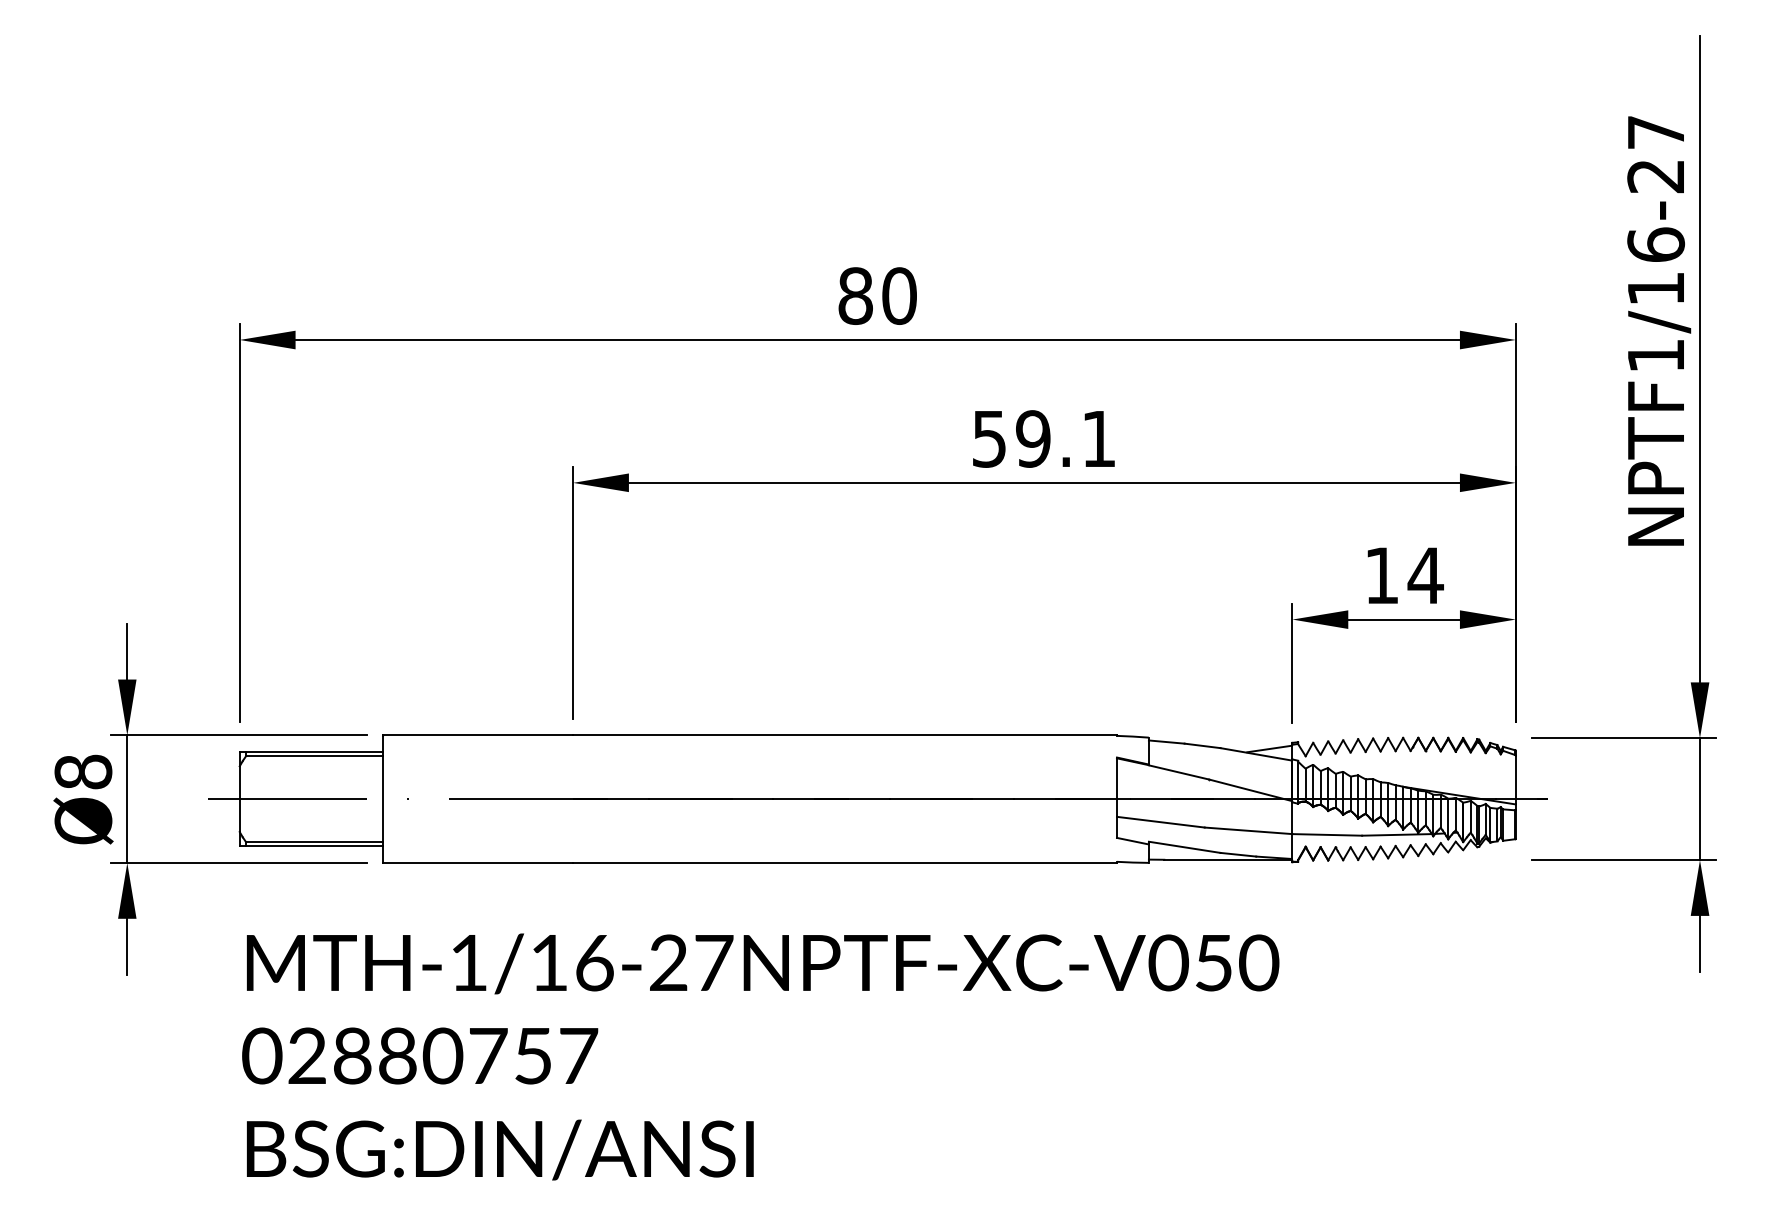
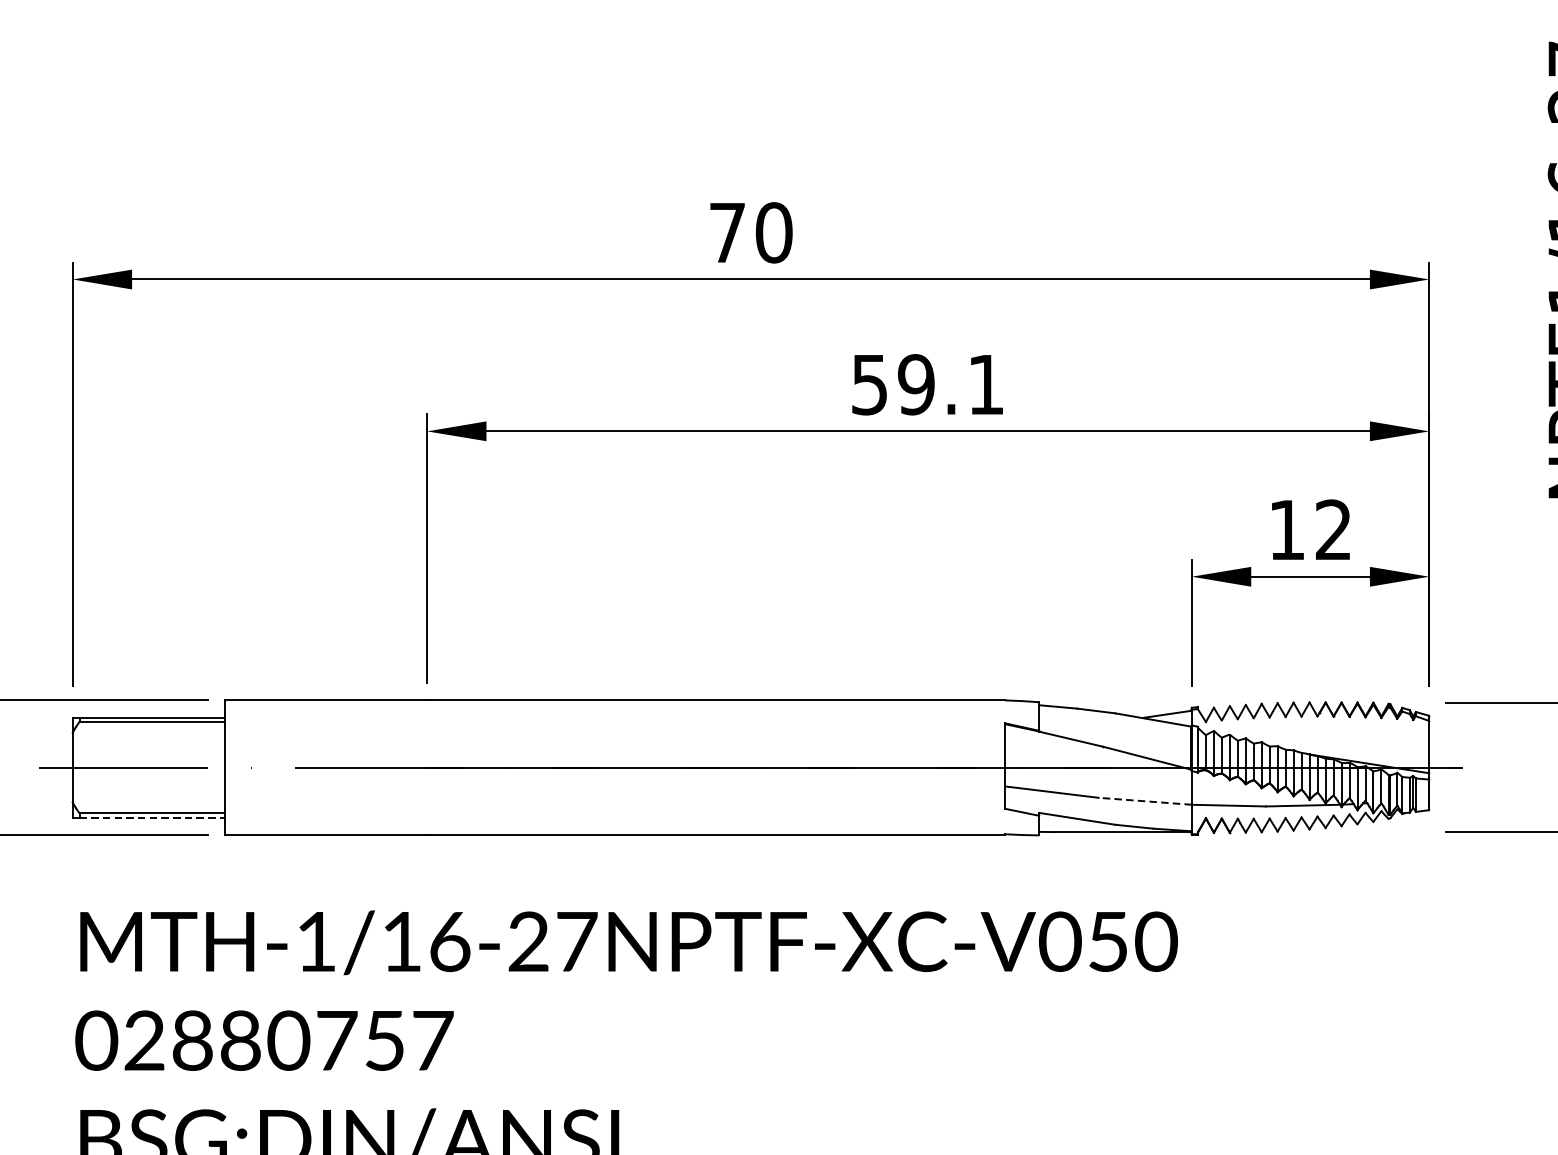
text: (855, 295) -> (727, 232), 80 -> 70
text: (1425, 574) -> (1333, 528), 14 -> 12
line: (1248, 830) -> (1145, 800), solid -> dashed
line: (314, 846) -> (152, 817), solid -> dashed

